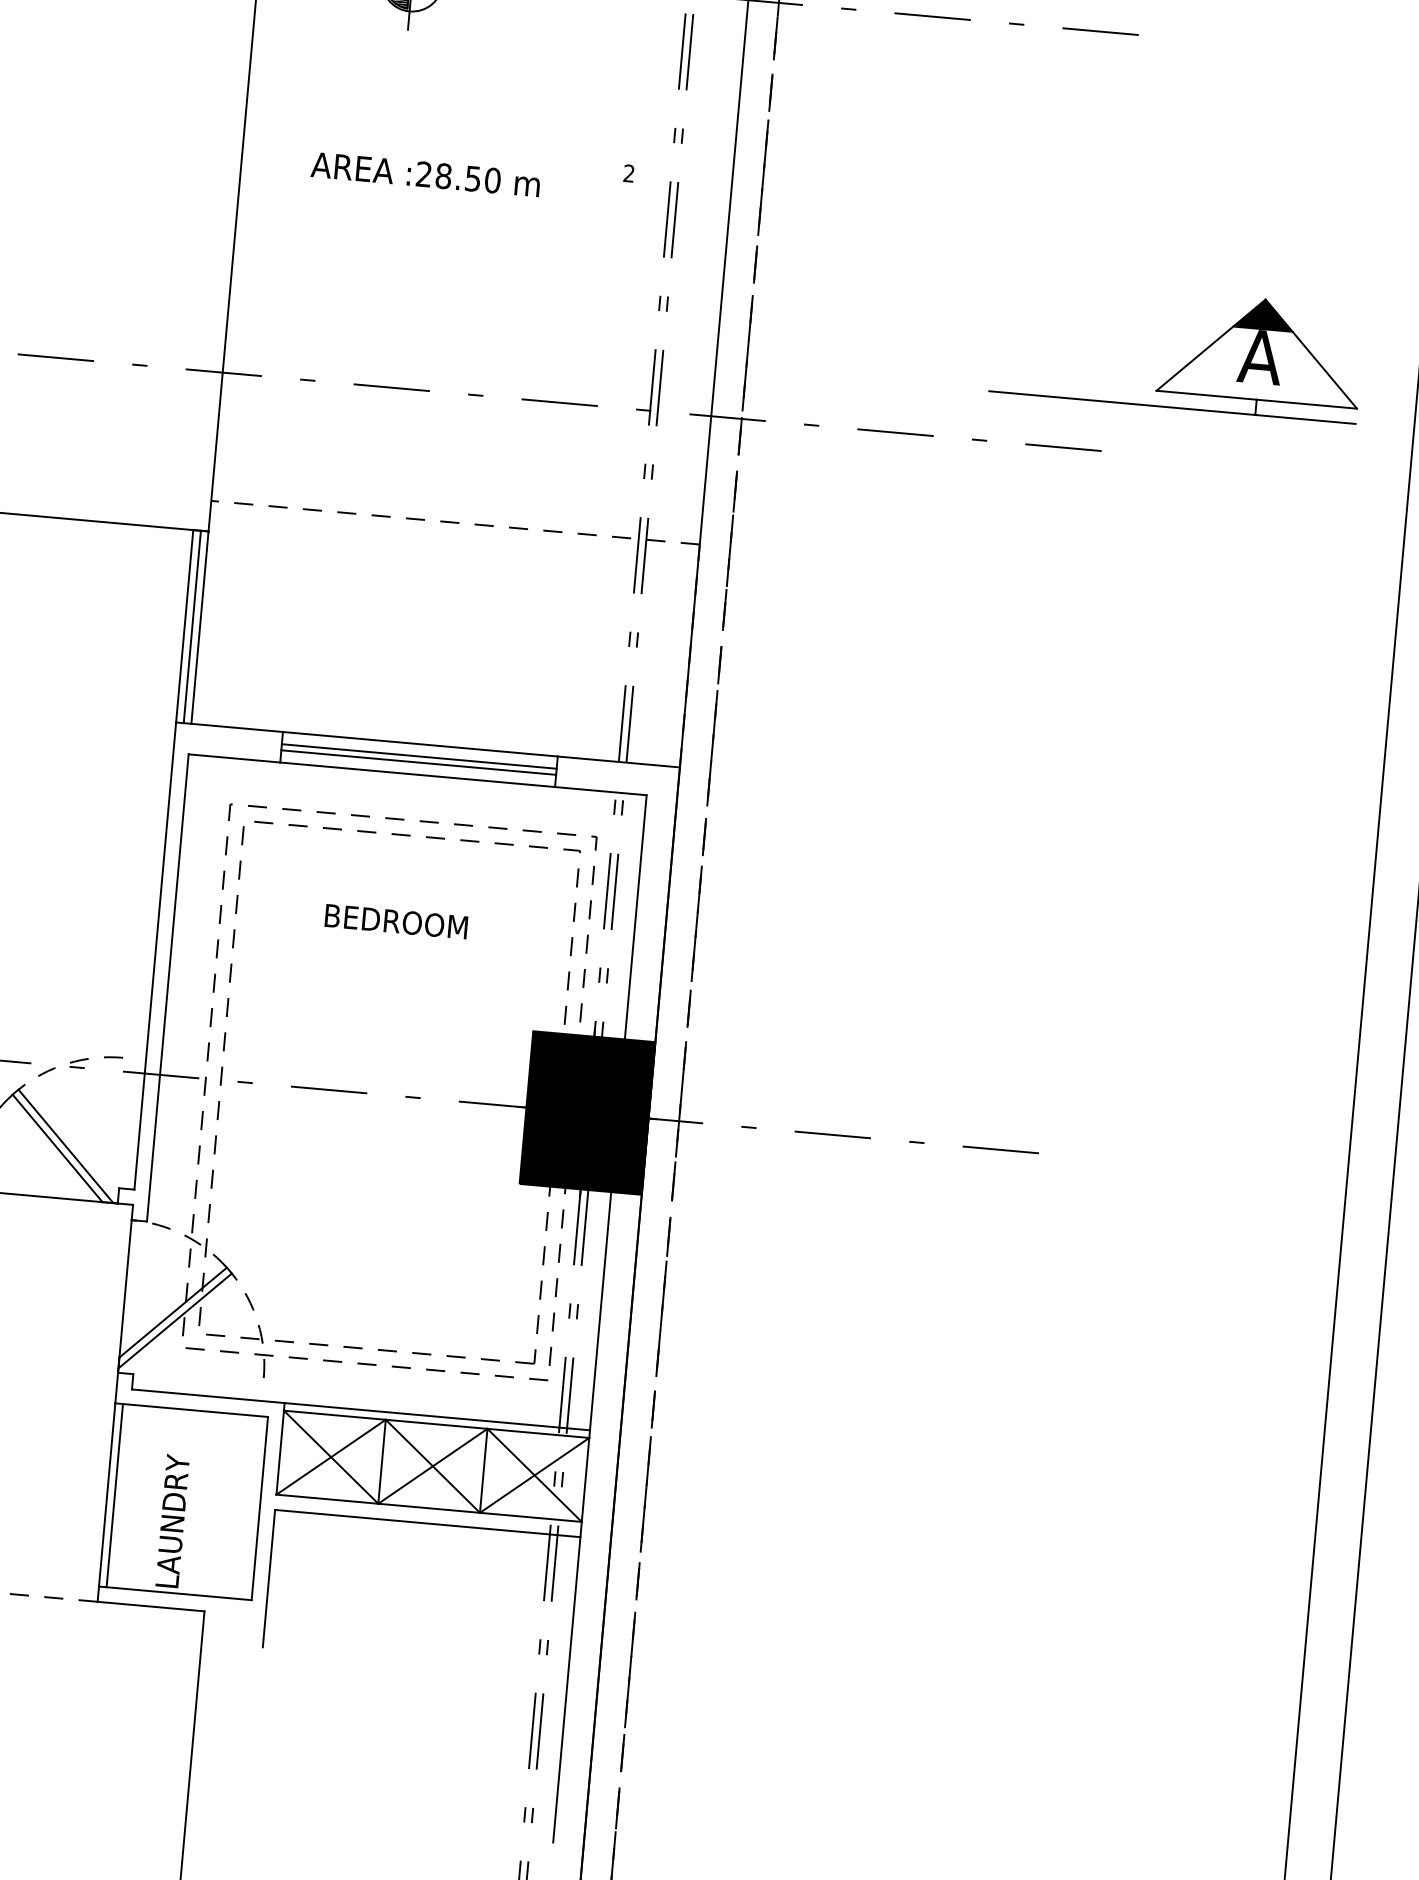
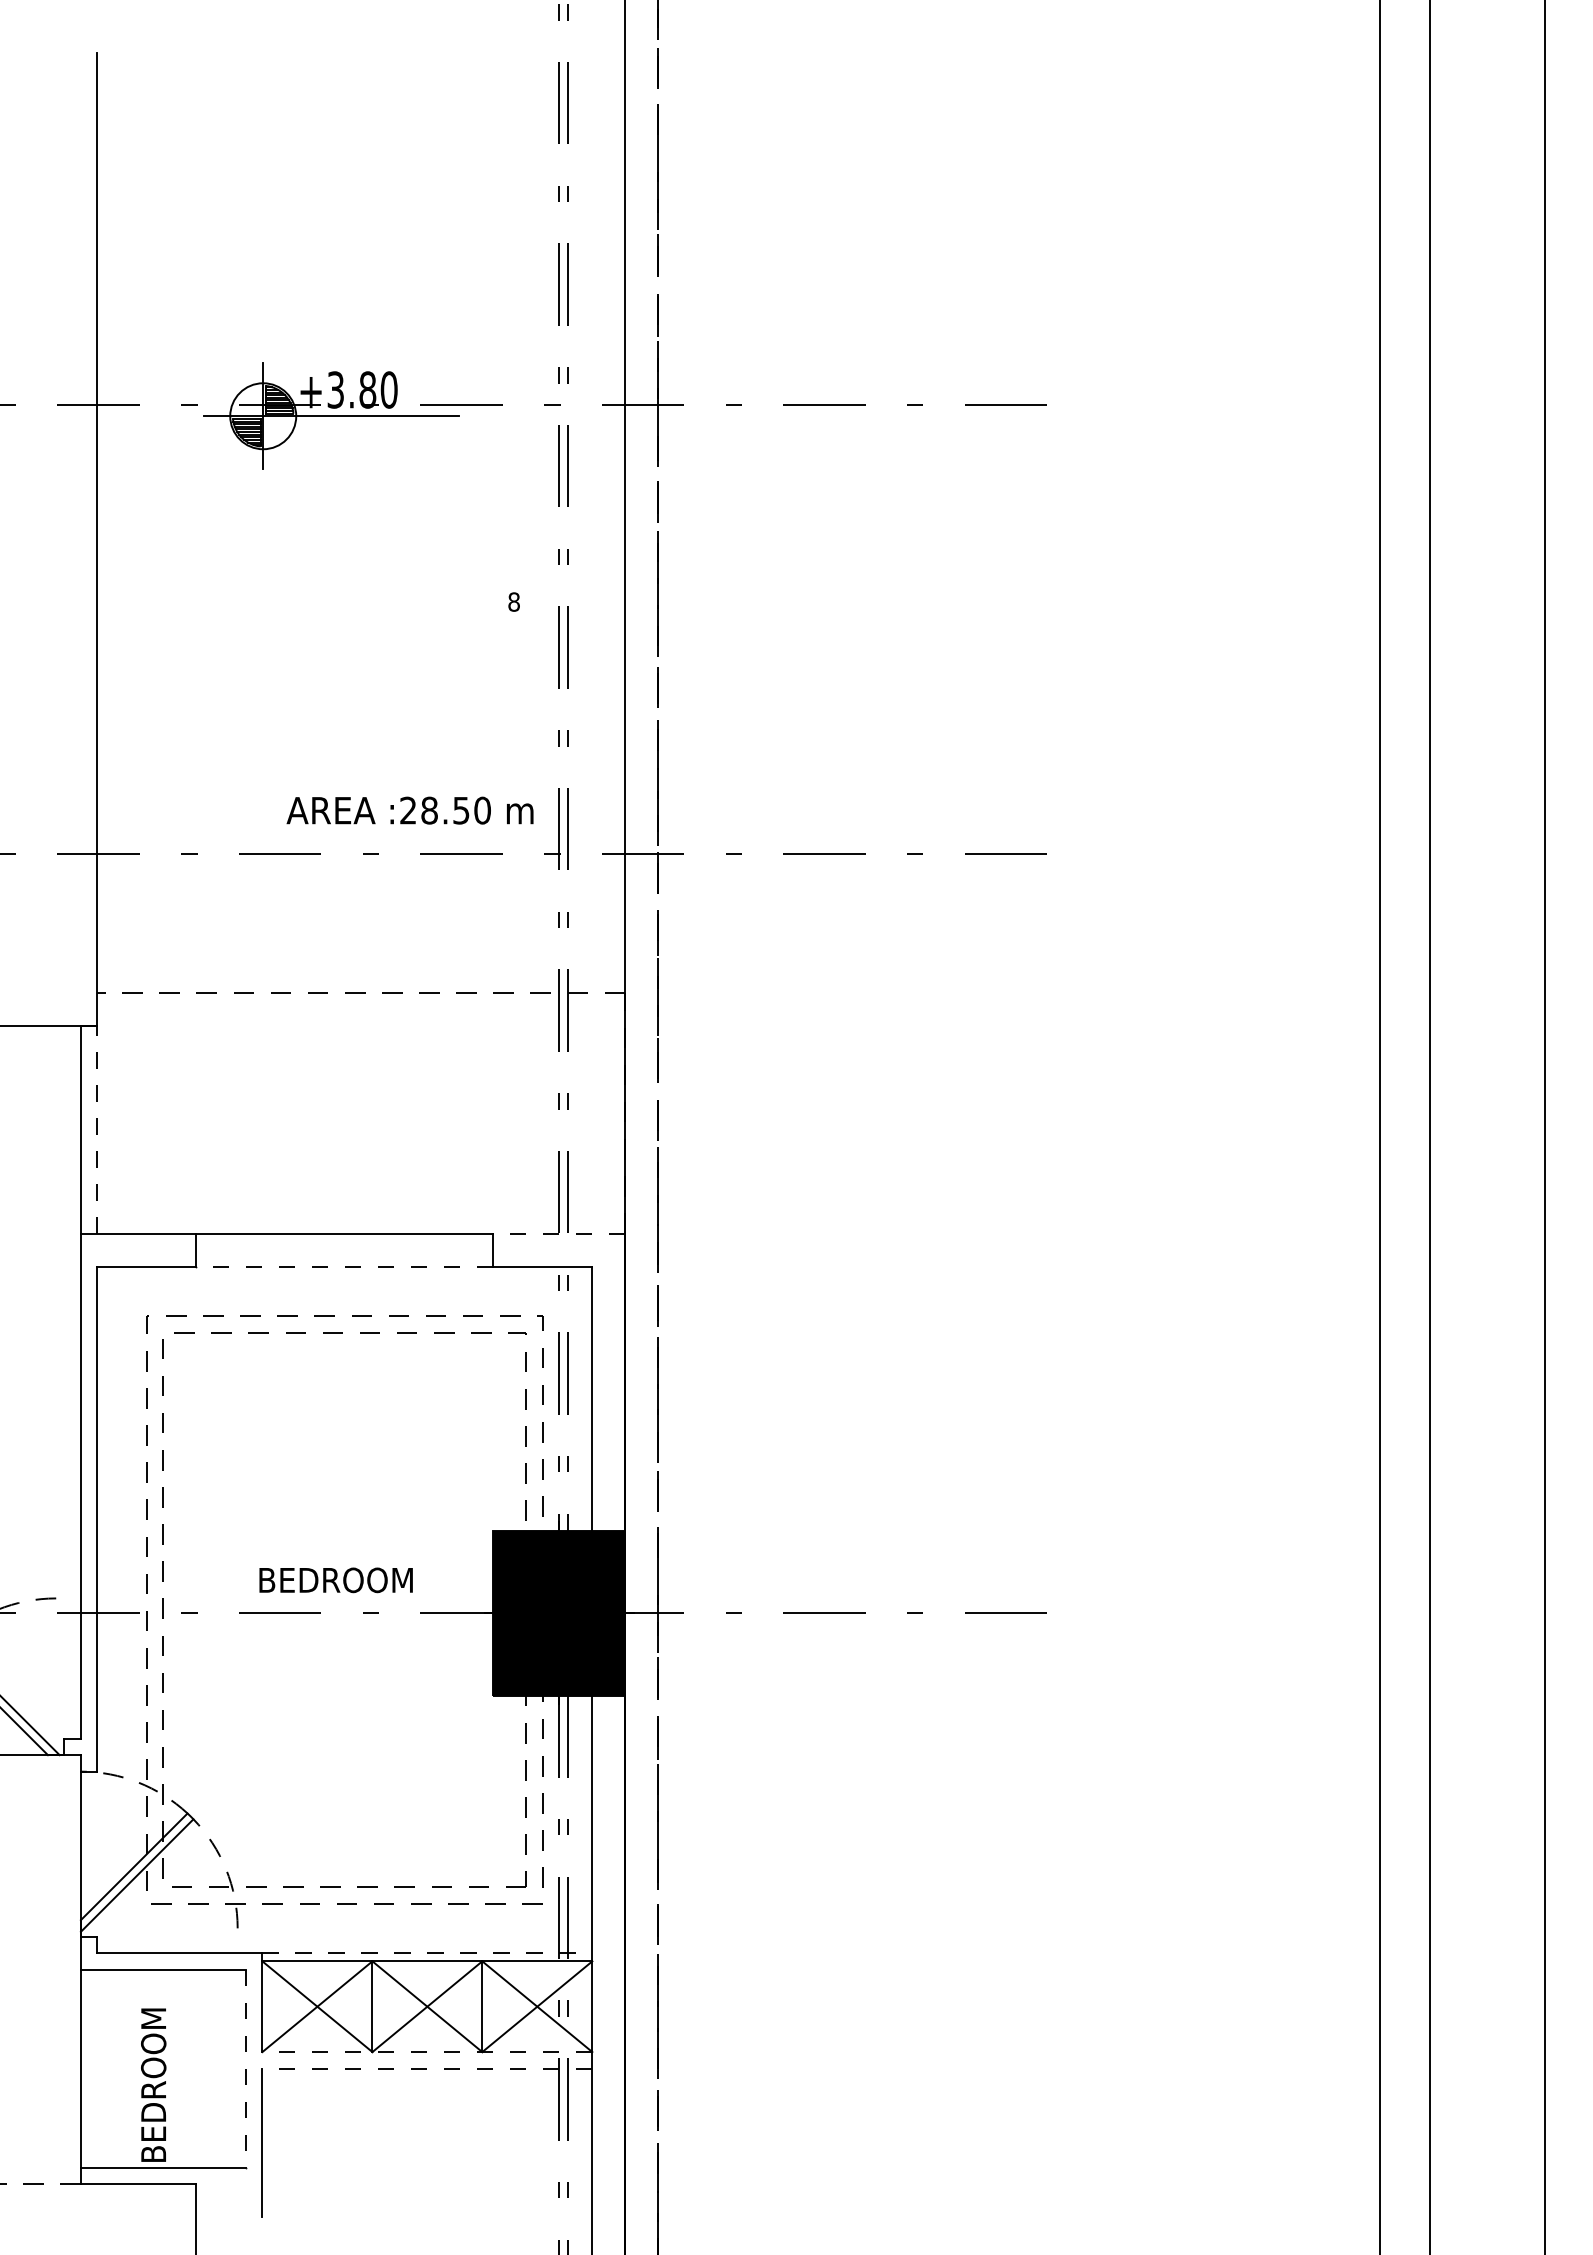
text: (628, 173) -> (513, 601), 2 -> 8
text: (425, 174) -> (409, 810), moved
part: (1188, 362) -> (1131, 751), removed
line: (192, 626) -> (89, 1129), removed
line: (200, 627) -> (97, 1129), solid -> dashed
line: (418, 756) -> (344, 1247), removed
line: (619, 761) -> (559, 1233), solid -> dashed
line: (418, 762) -> (344, 1253), removed
line: (417, 774) -> (344, 1266), solid -> dashed
text: (395, 921) -> (335, 1580), moved
line: (437, 1417) -> (427, 1953), solid -> dashed
line: (115, 1495) -> (89, 2068), removed
line: (259, 1508) -> (245, 2068), solid -> dashed
line: (429, 1508) -> (427, 2052), solid -> dashed
text: (173, 1514) -> (153, 2083), LAUNDRY -> BEDROOM
line: (427, 1523) -> (427, 2068), solid -> dashed

